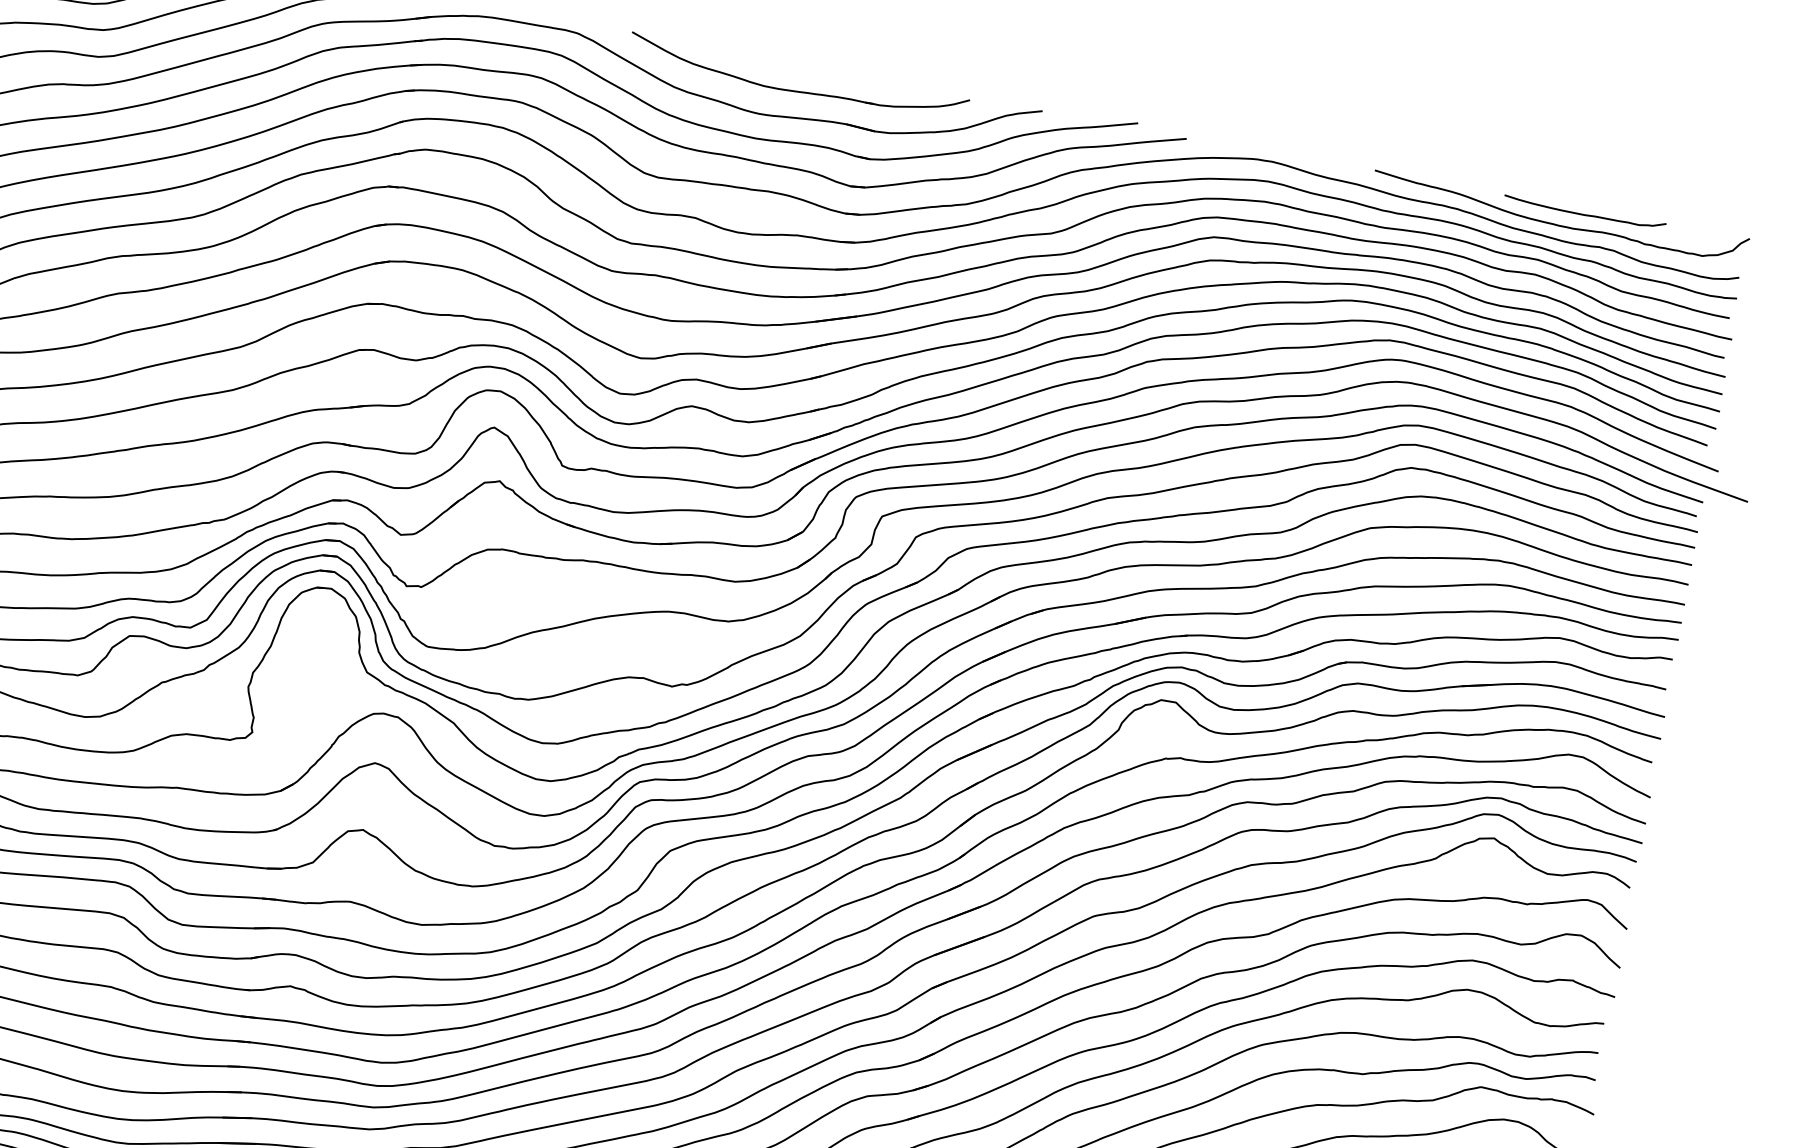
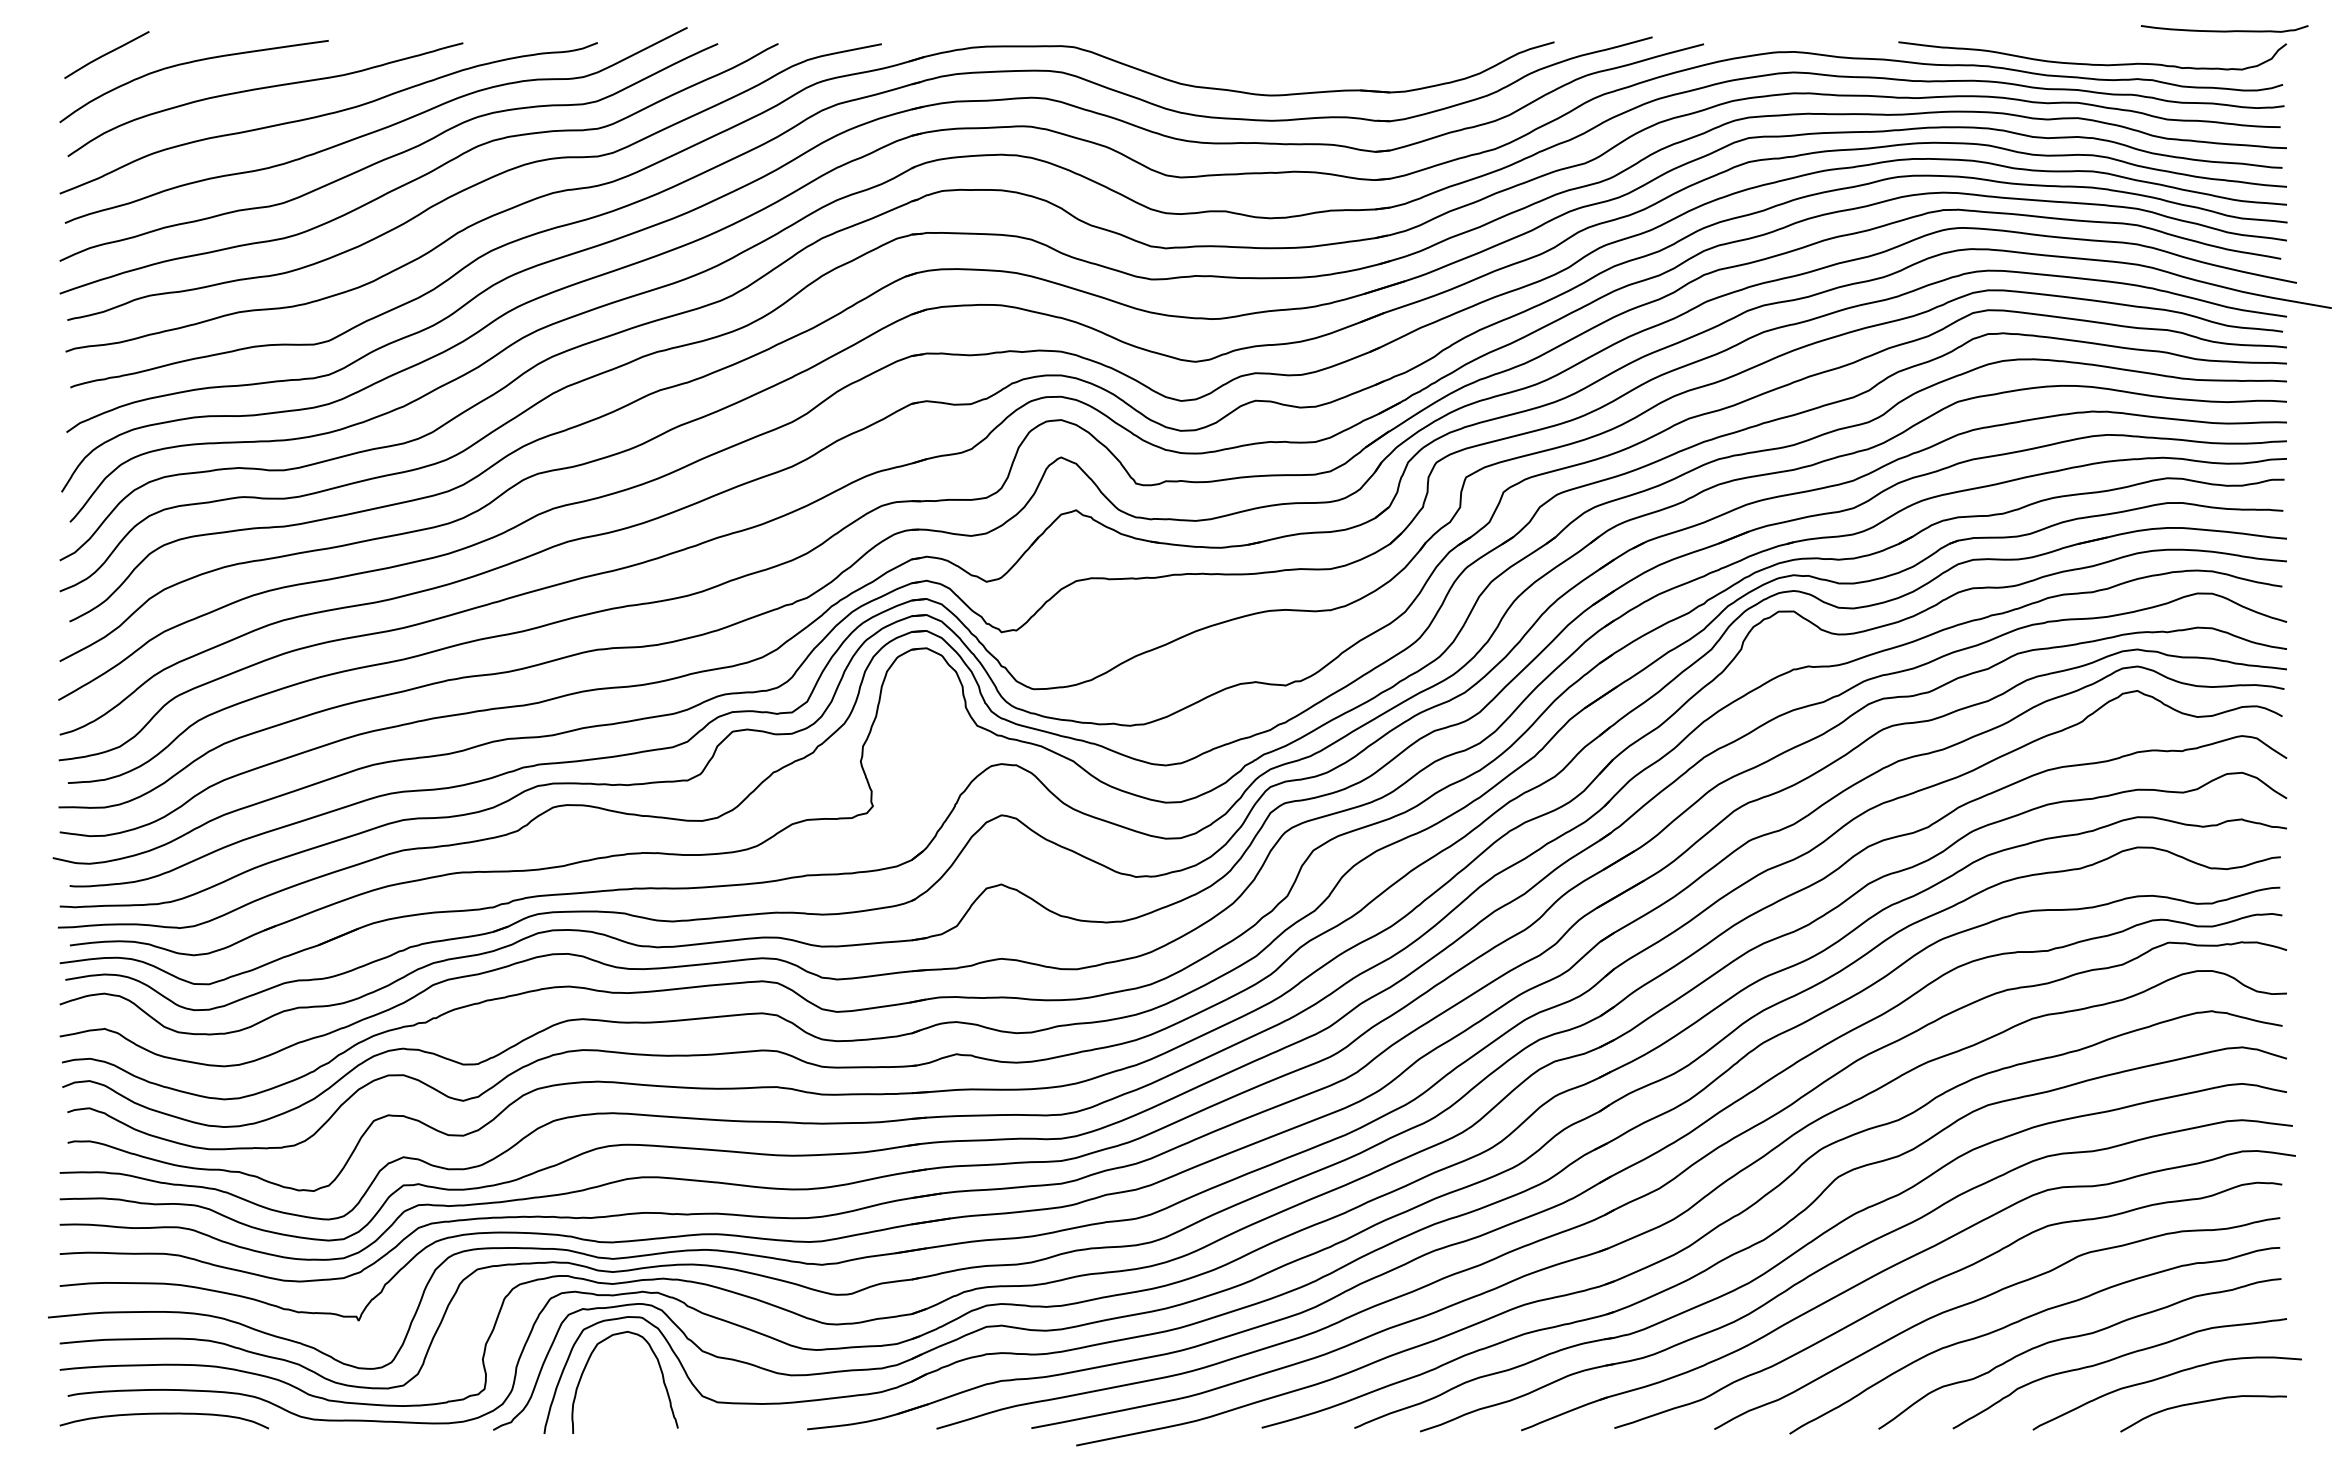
part: (795, 90) -> (1303, 65), removed
curve: (1584, 214) -> (2224, 30), moved

